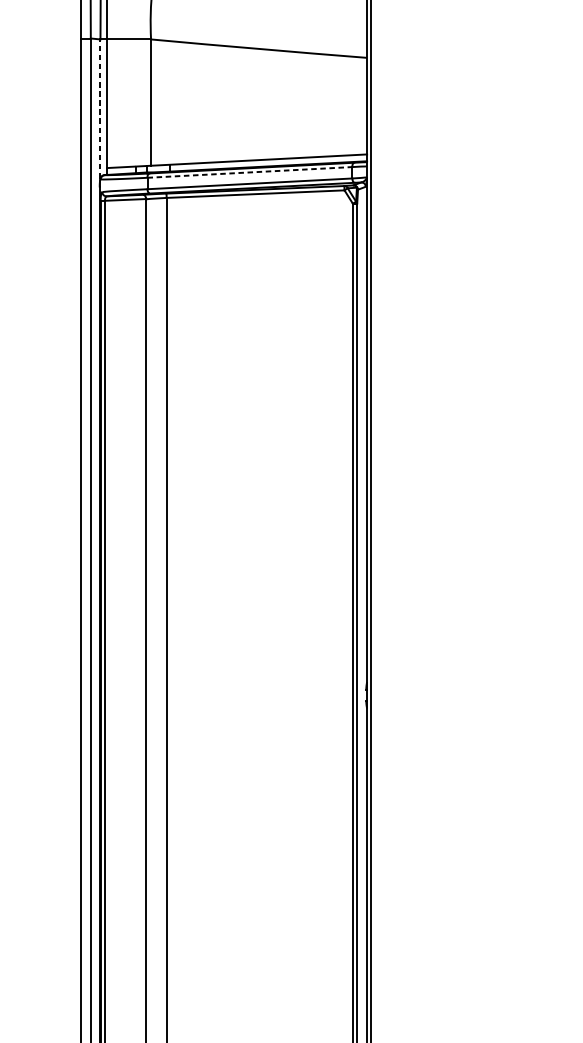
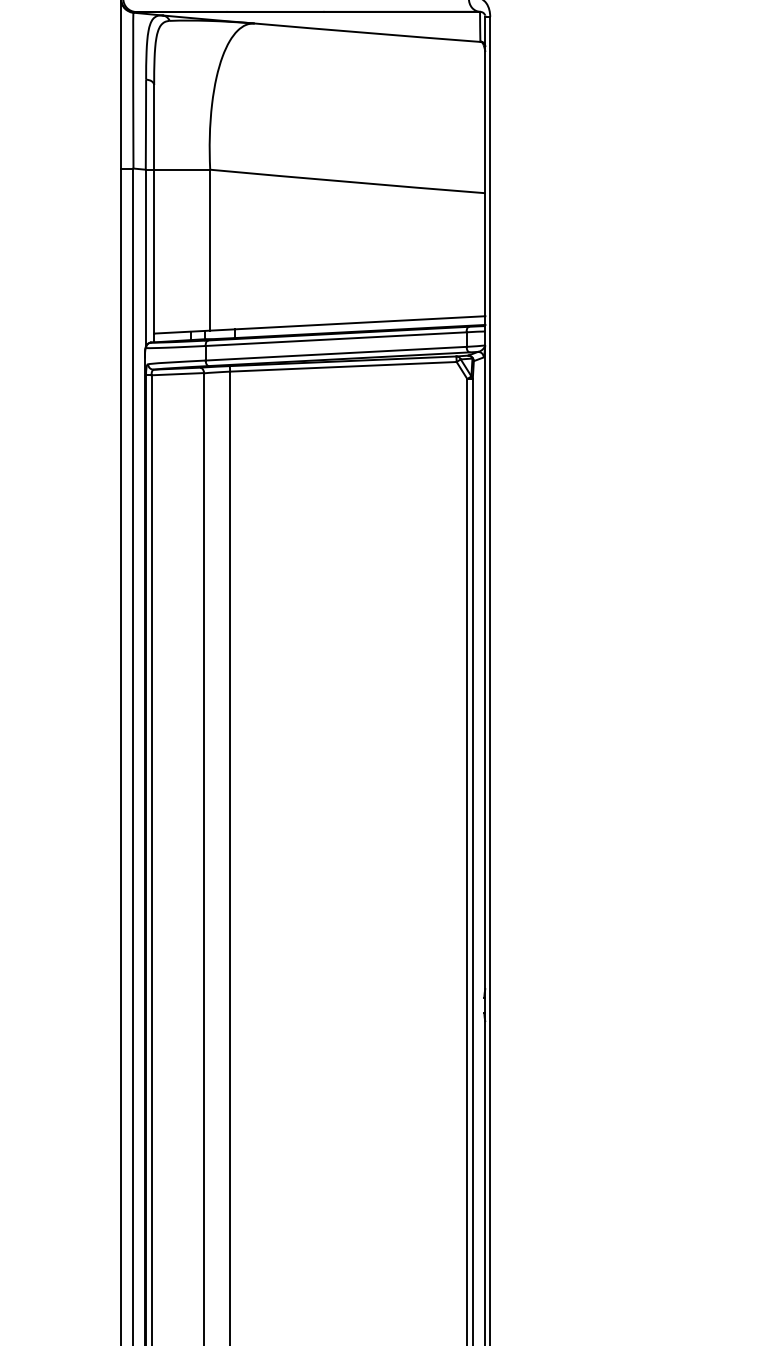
line: (100, 109) -> (145, 258), dashed -> solid
line: (250, 172) -> (336, 339), dashed -> solid

